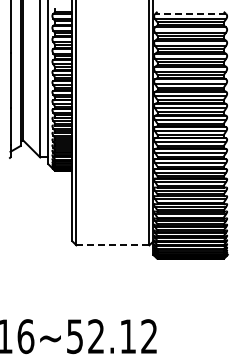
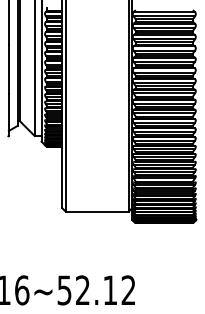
line: (190, 14) -> (164, 12), dashed -> solid
line: (112, 245) -> (96, 211), dashed -> solid

